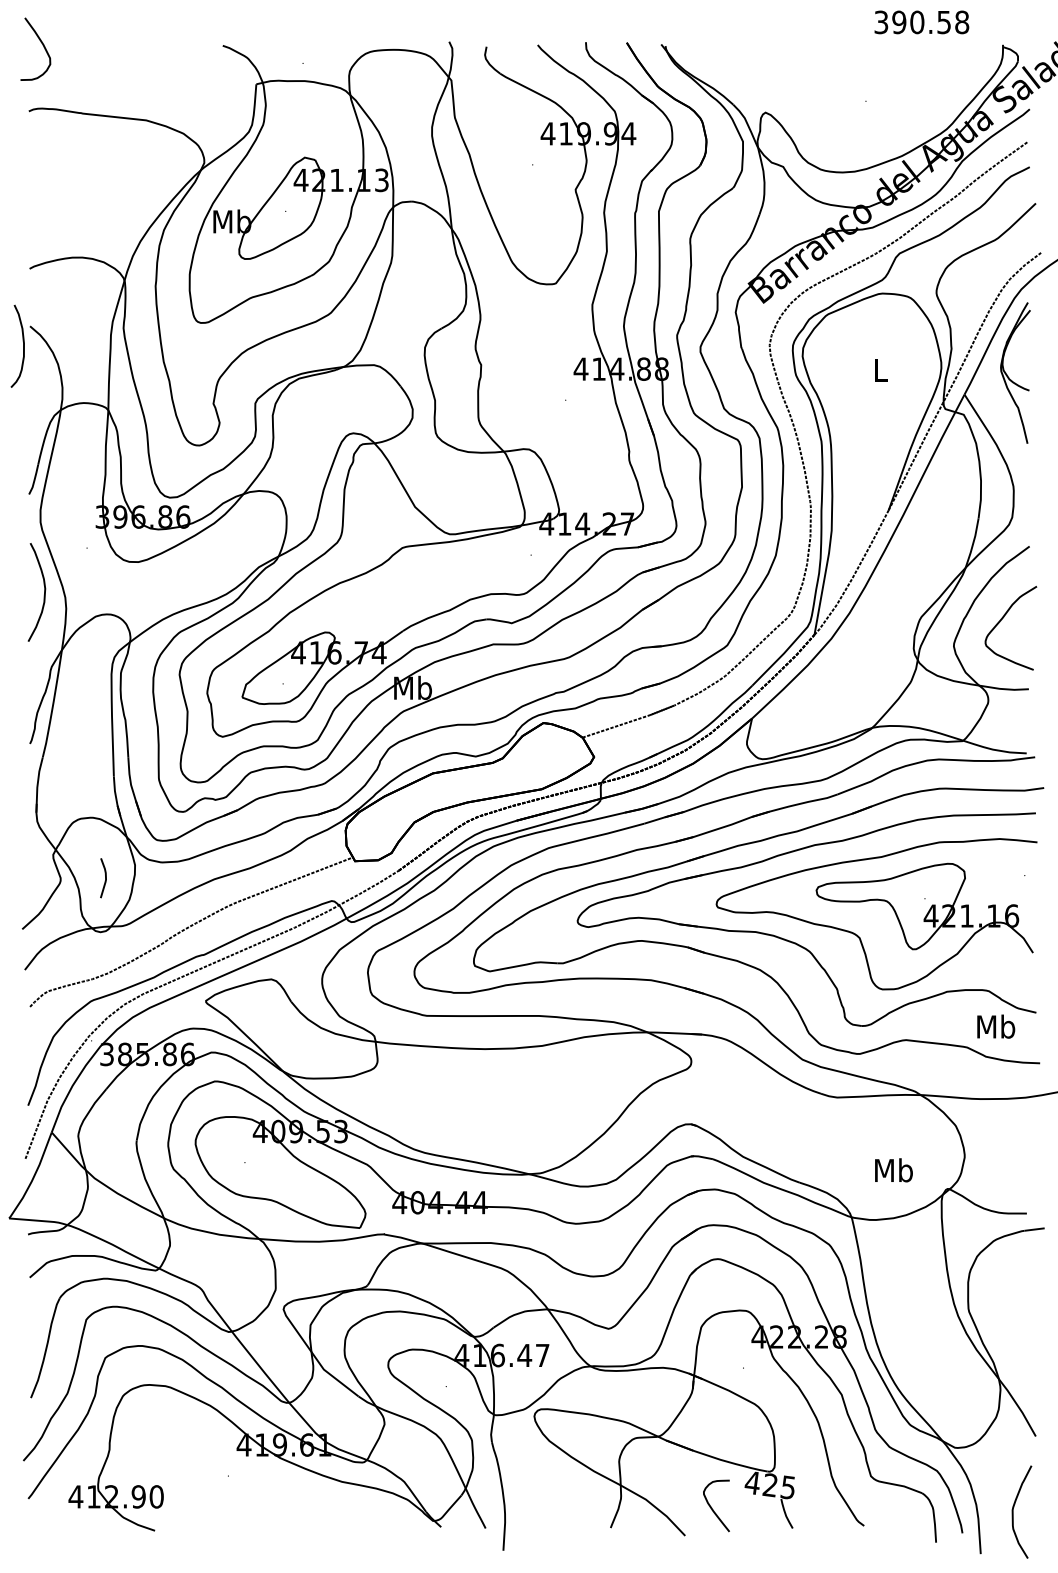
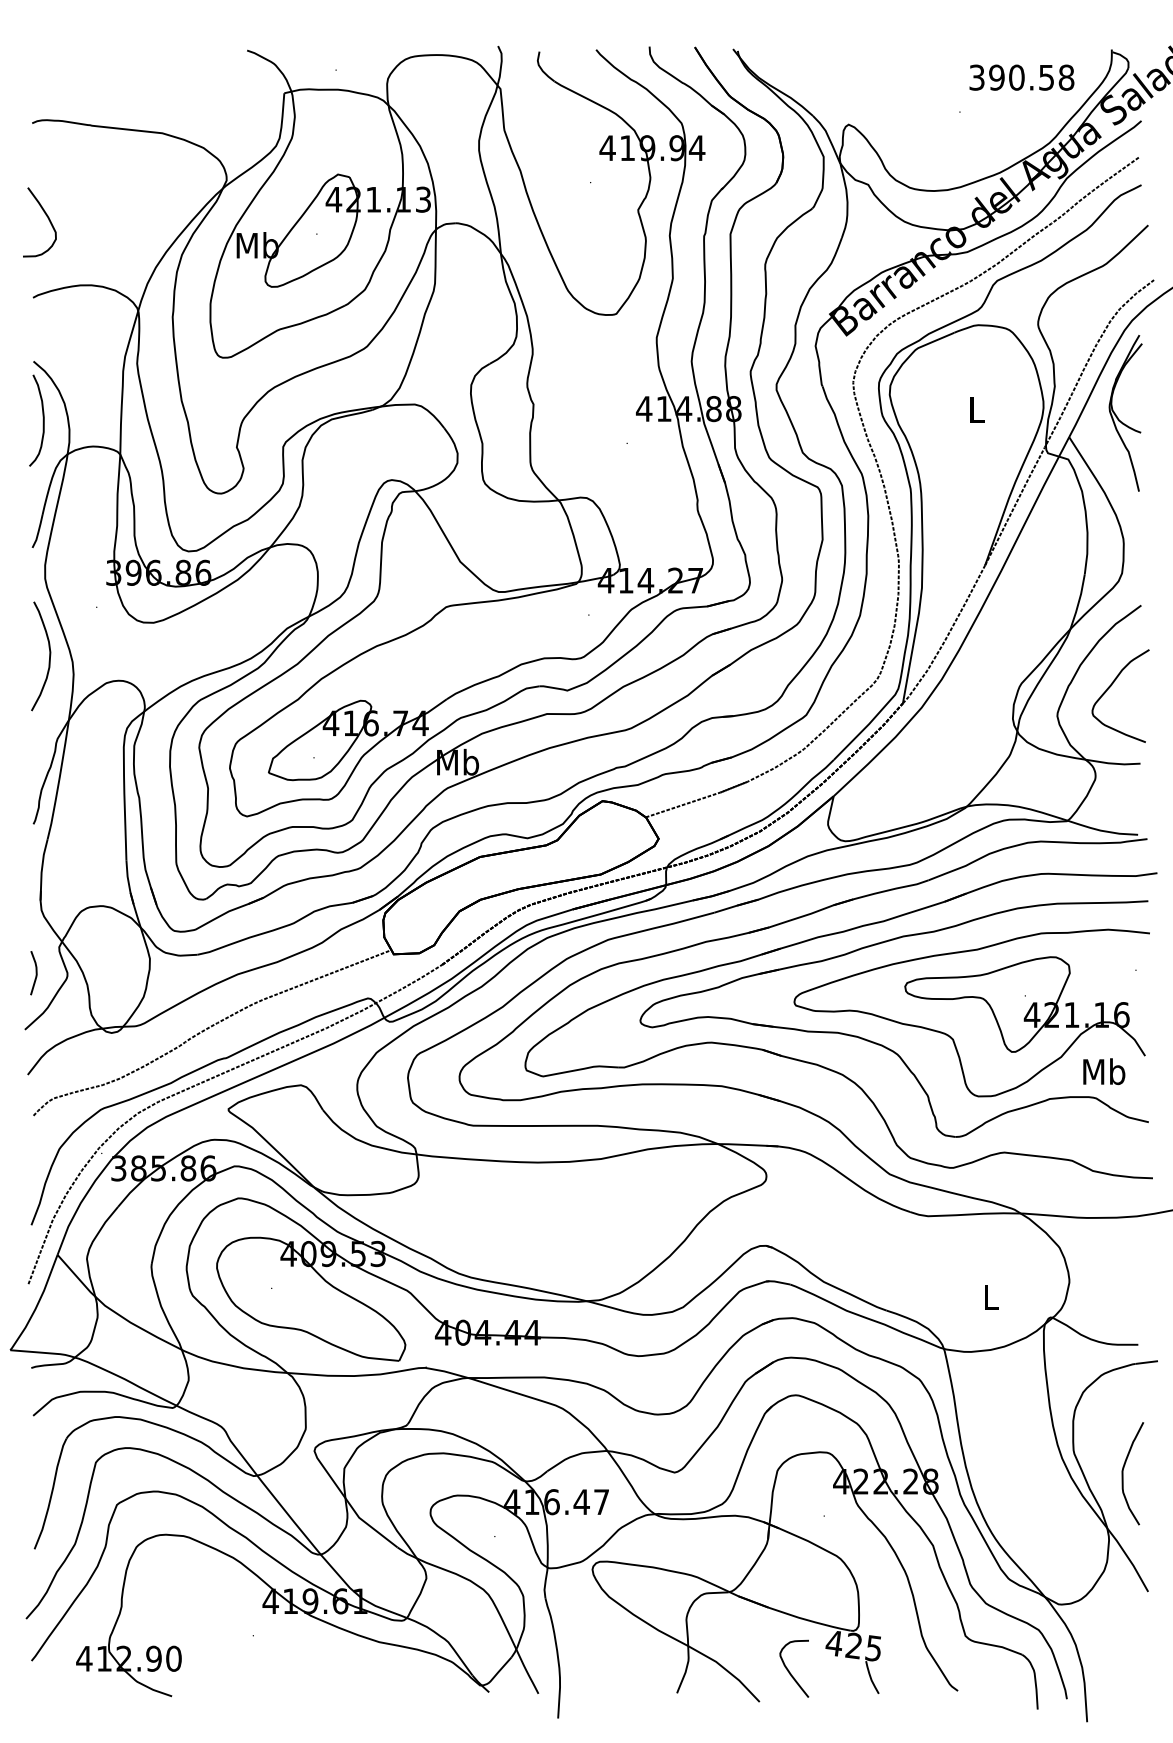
text: (921, 22) -> (1021, 77), moved
curve: (42, 45) -> (47, 218), moved
curve: (22, 346) -> (42, 420), moved
curve: (104, 878) -> (35, 973), moved
text: (996, 1026) -> (1104, 1071), moved
text: (893, 1169) -> (990, 1296), Mb -> L
curve: (1013, 1511) -> (1123, 1473), moved

